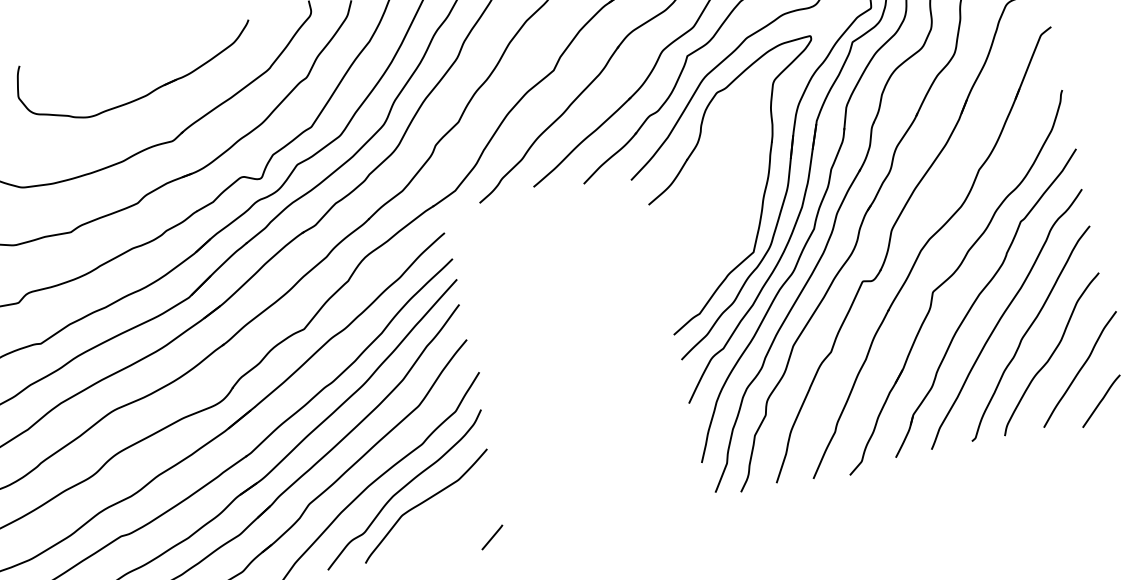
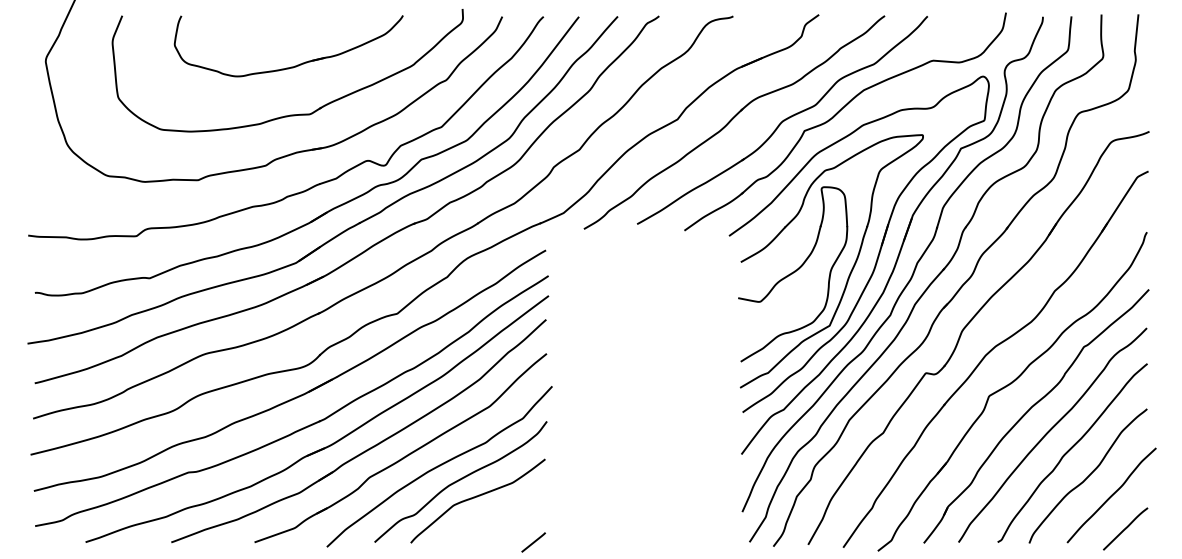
part: (705, 206) -> (793, 274), added

